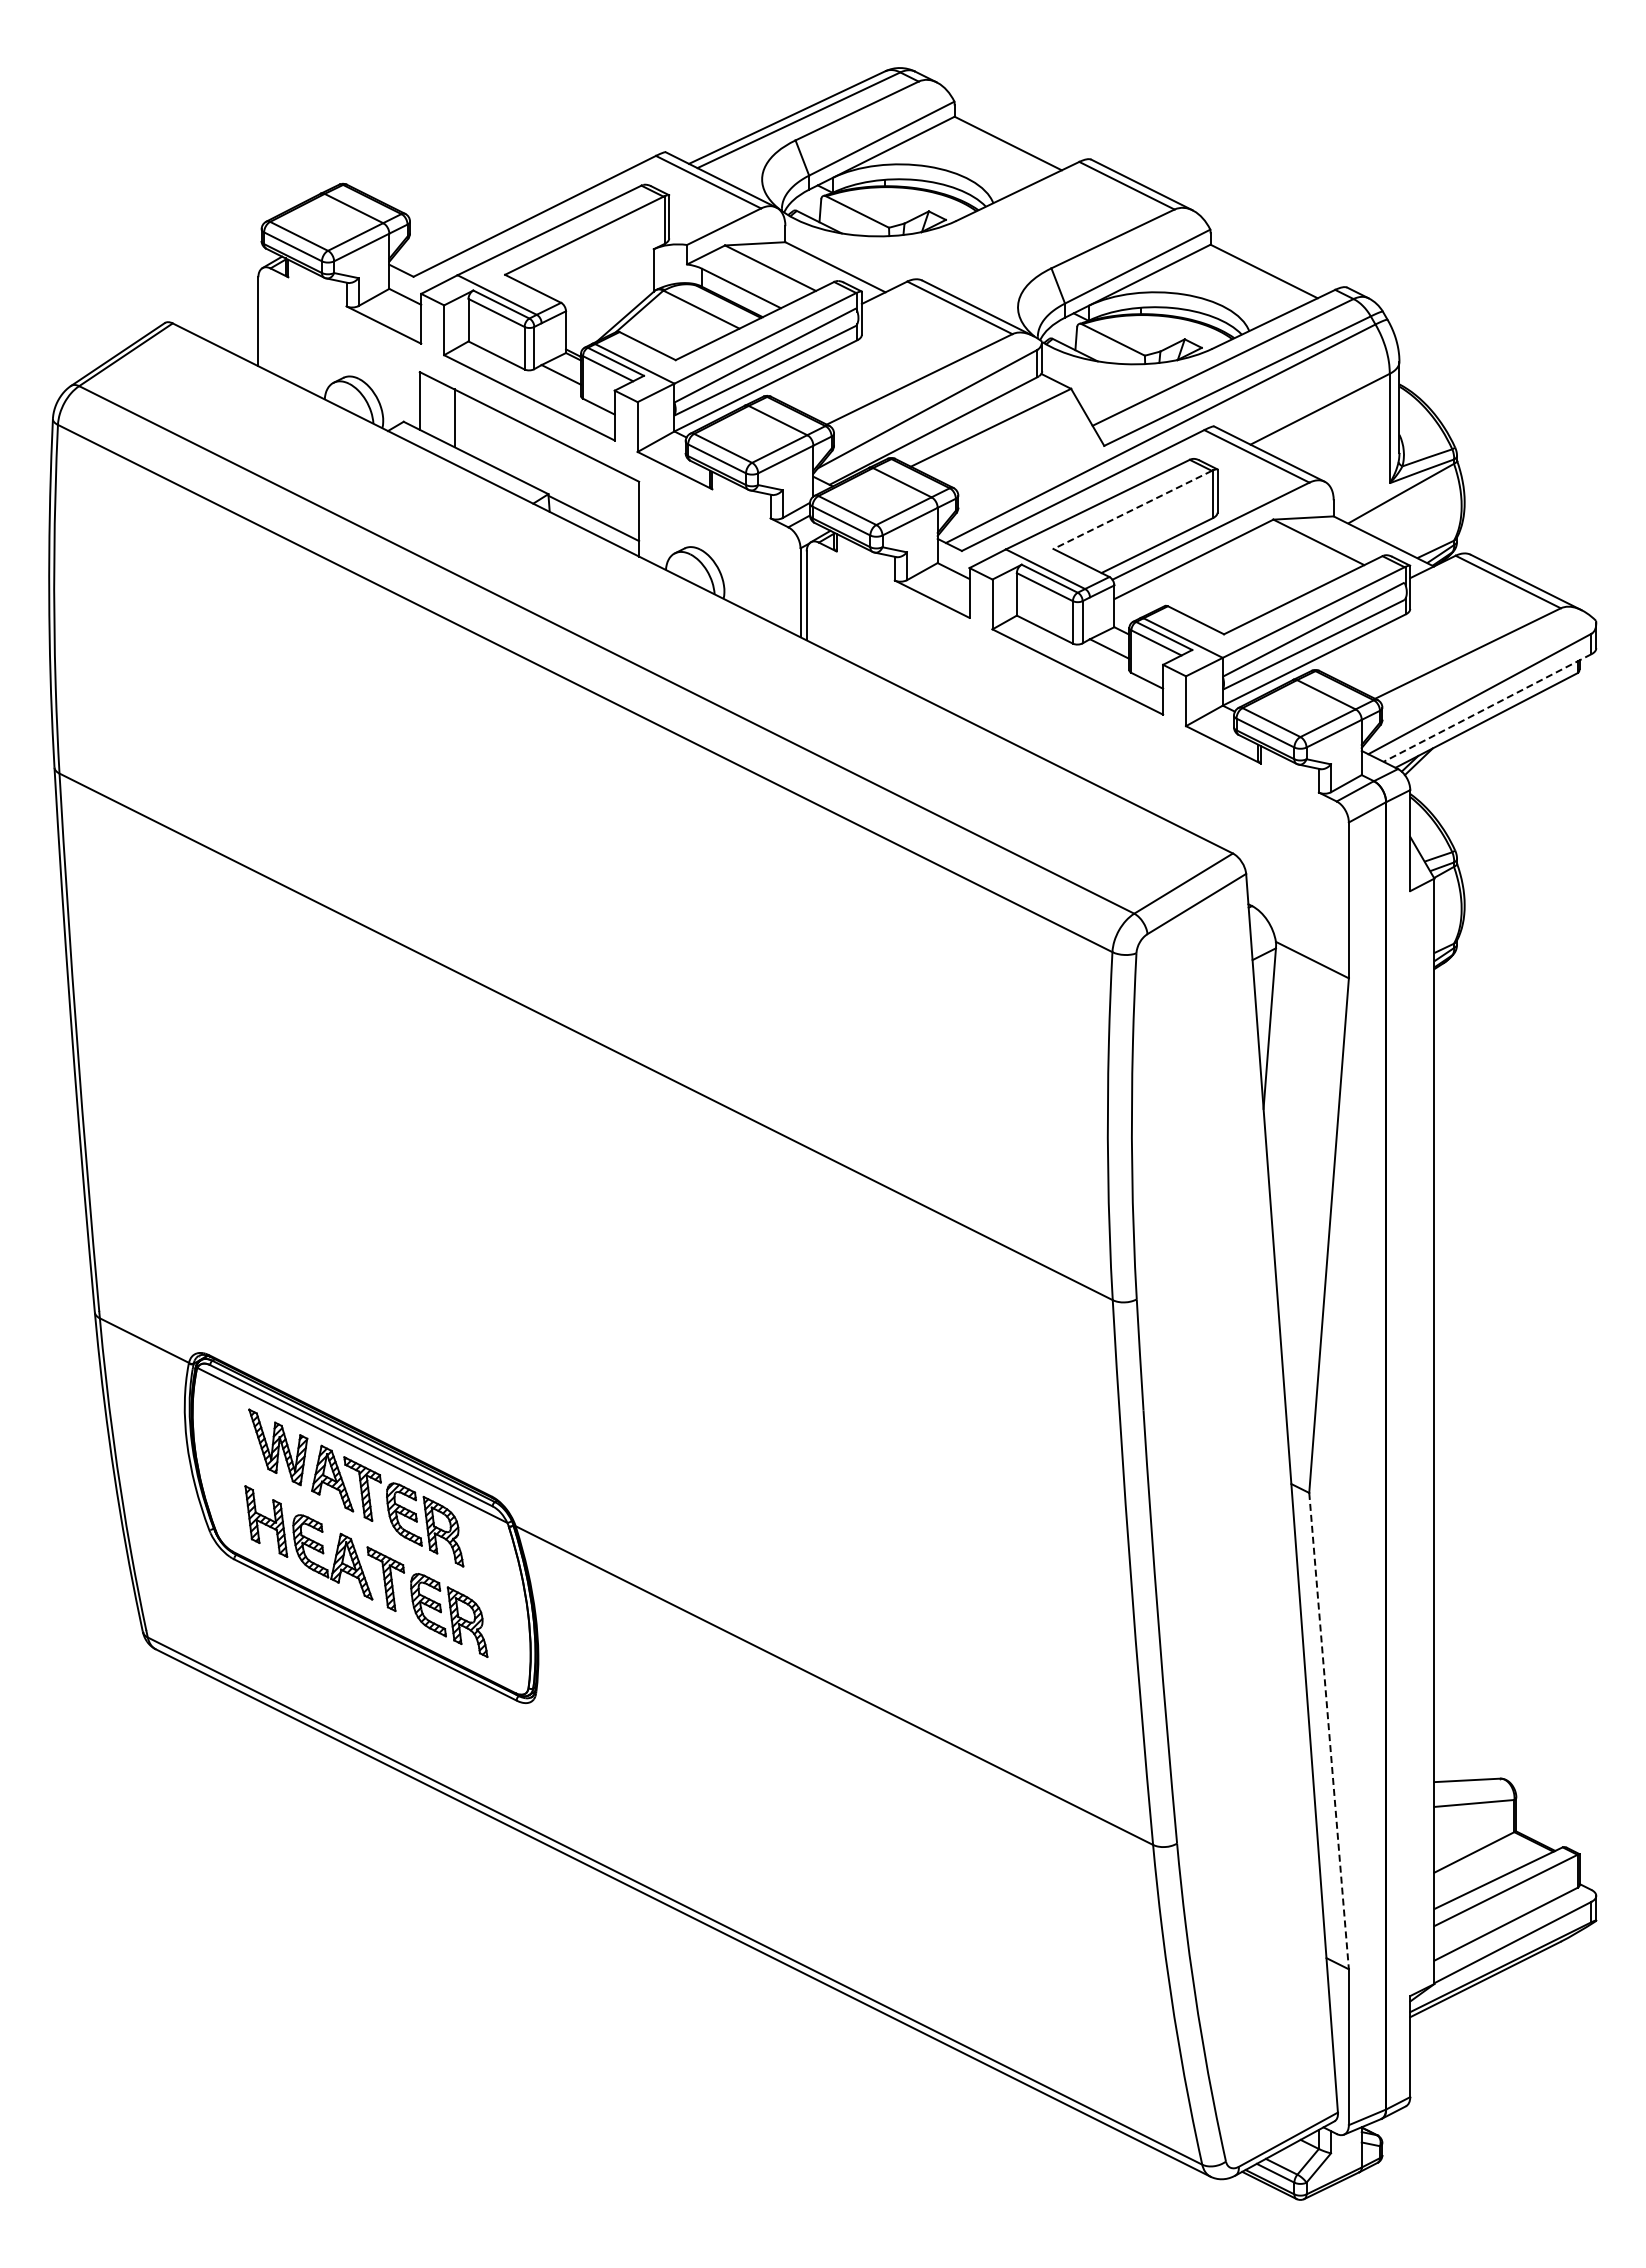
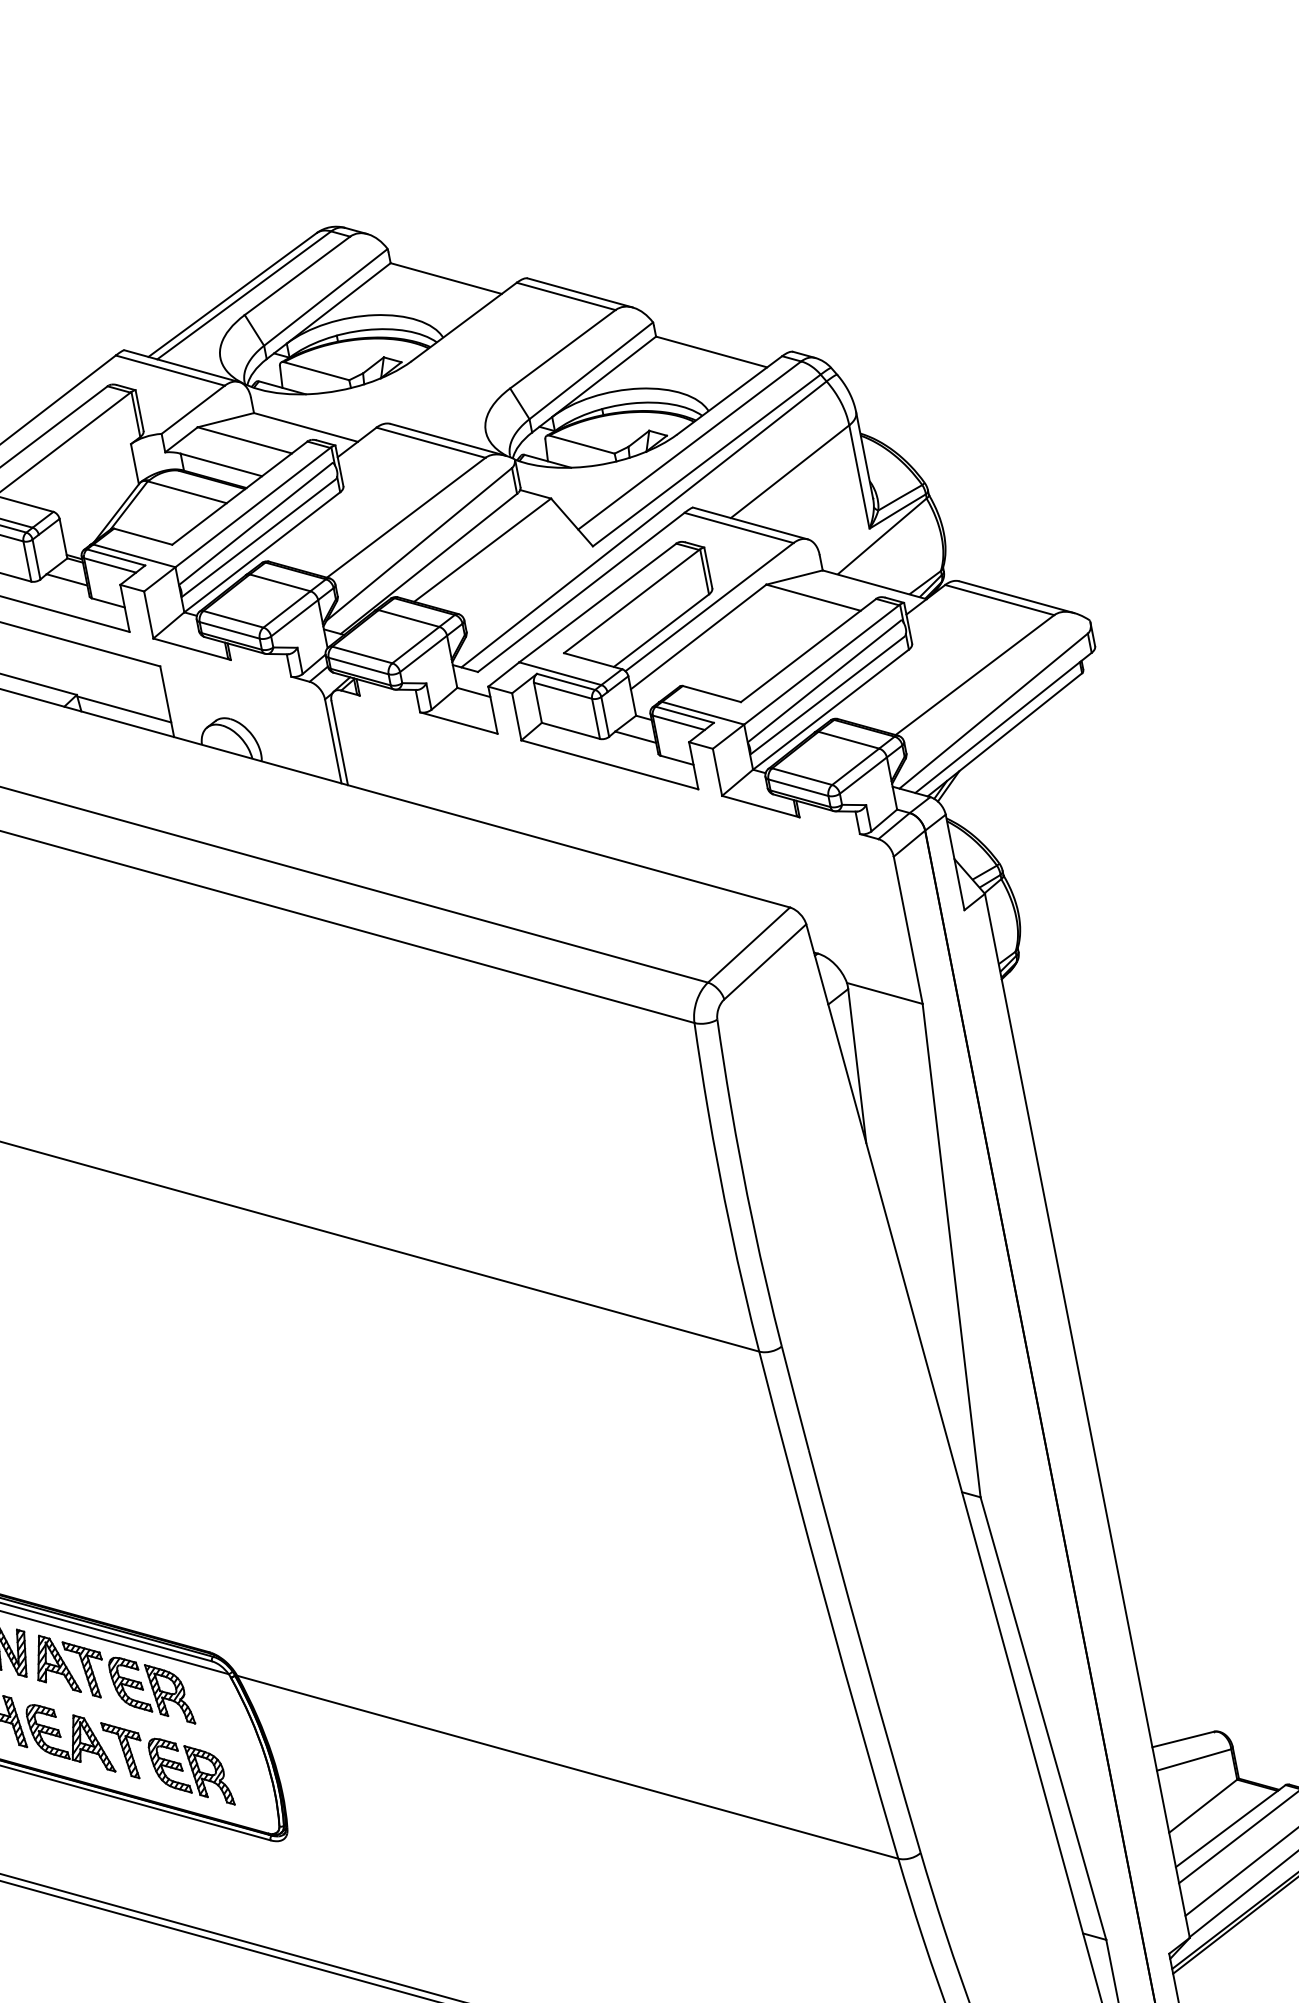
line: (1132, 510) -> (631, 602), dashed -> solid
line: (1487, 708) -> (1003, 723), dashed -> solid
line: (1329, 1731) -> (1043, 1718), dashed -> solid

